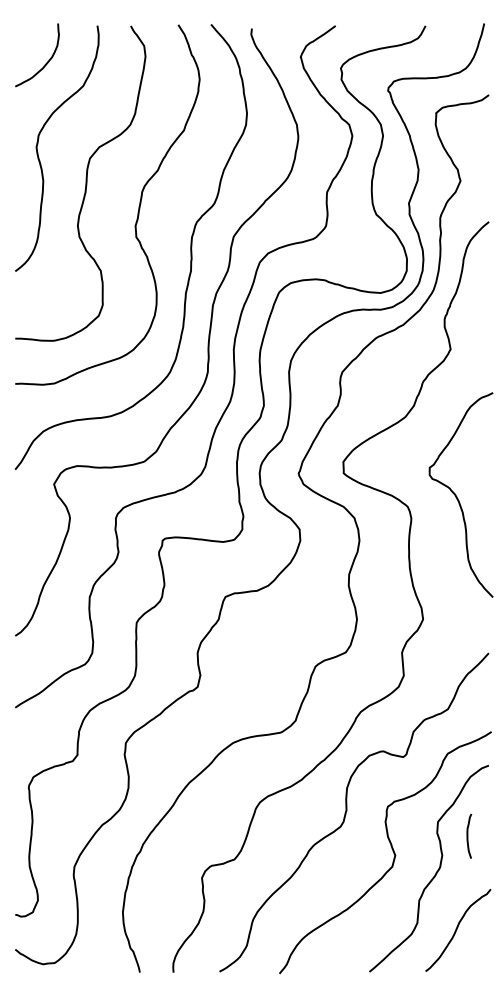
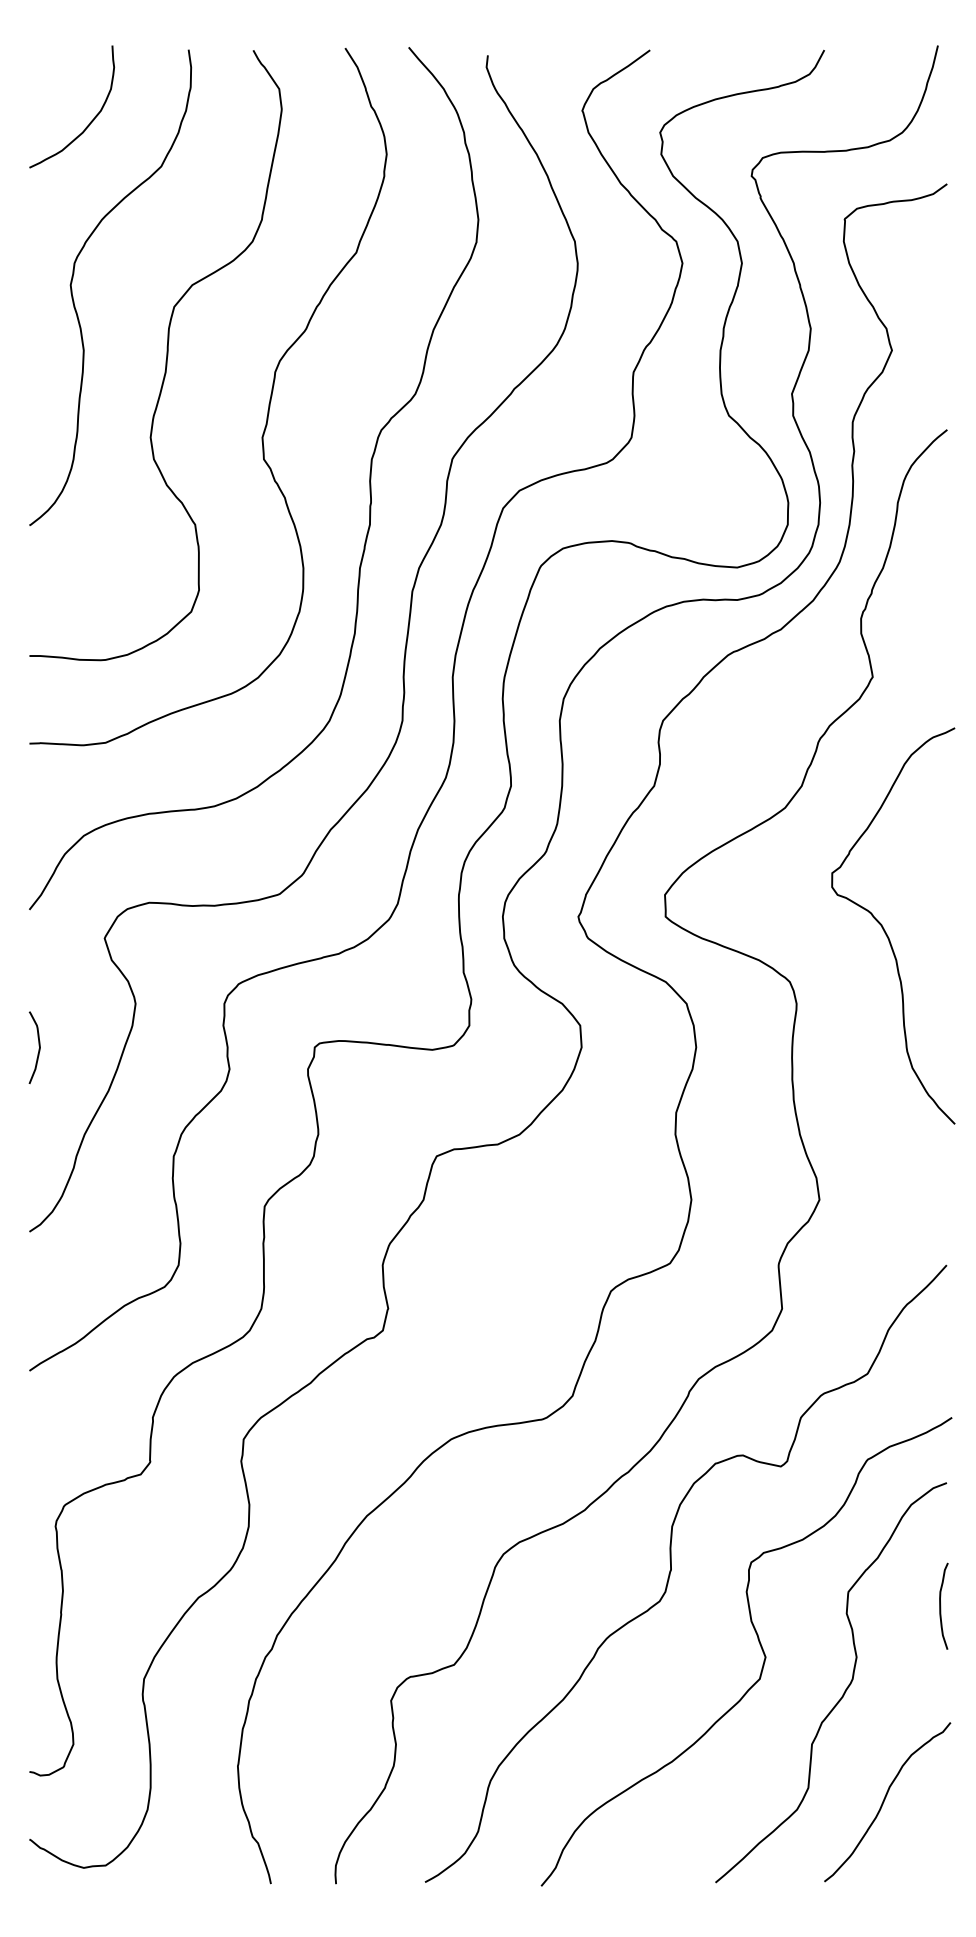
curve: (457, 496) -> (886, 928), moved
curve: (19, 540) -> (37, 1046), added
curve: (468, 835) -> (942, 1604), moved

